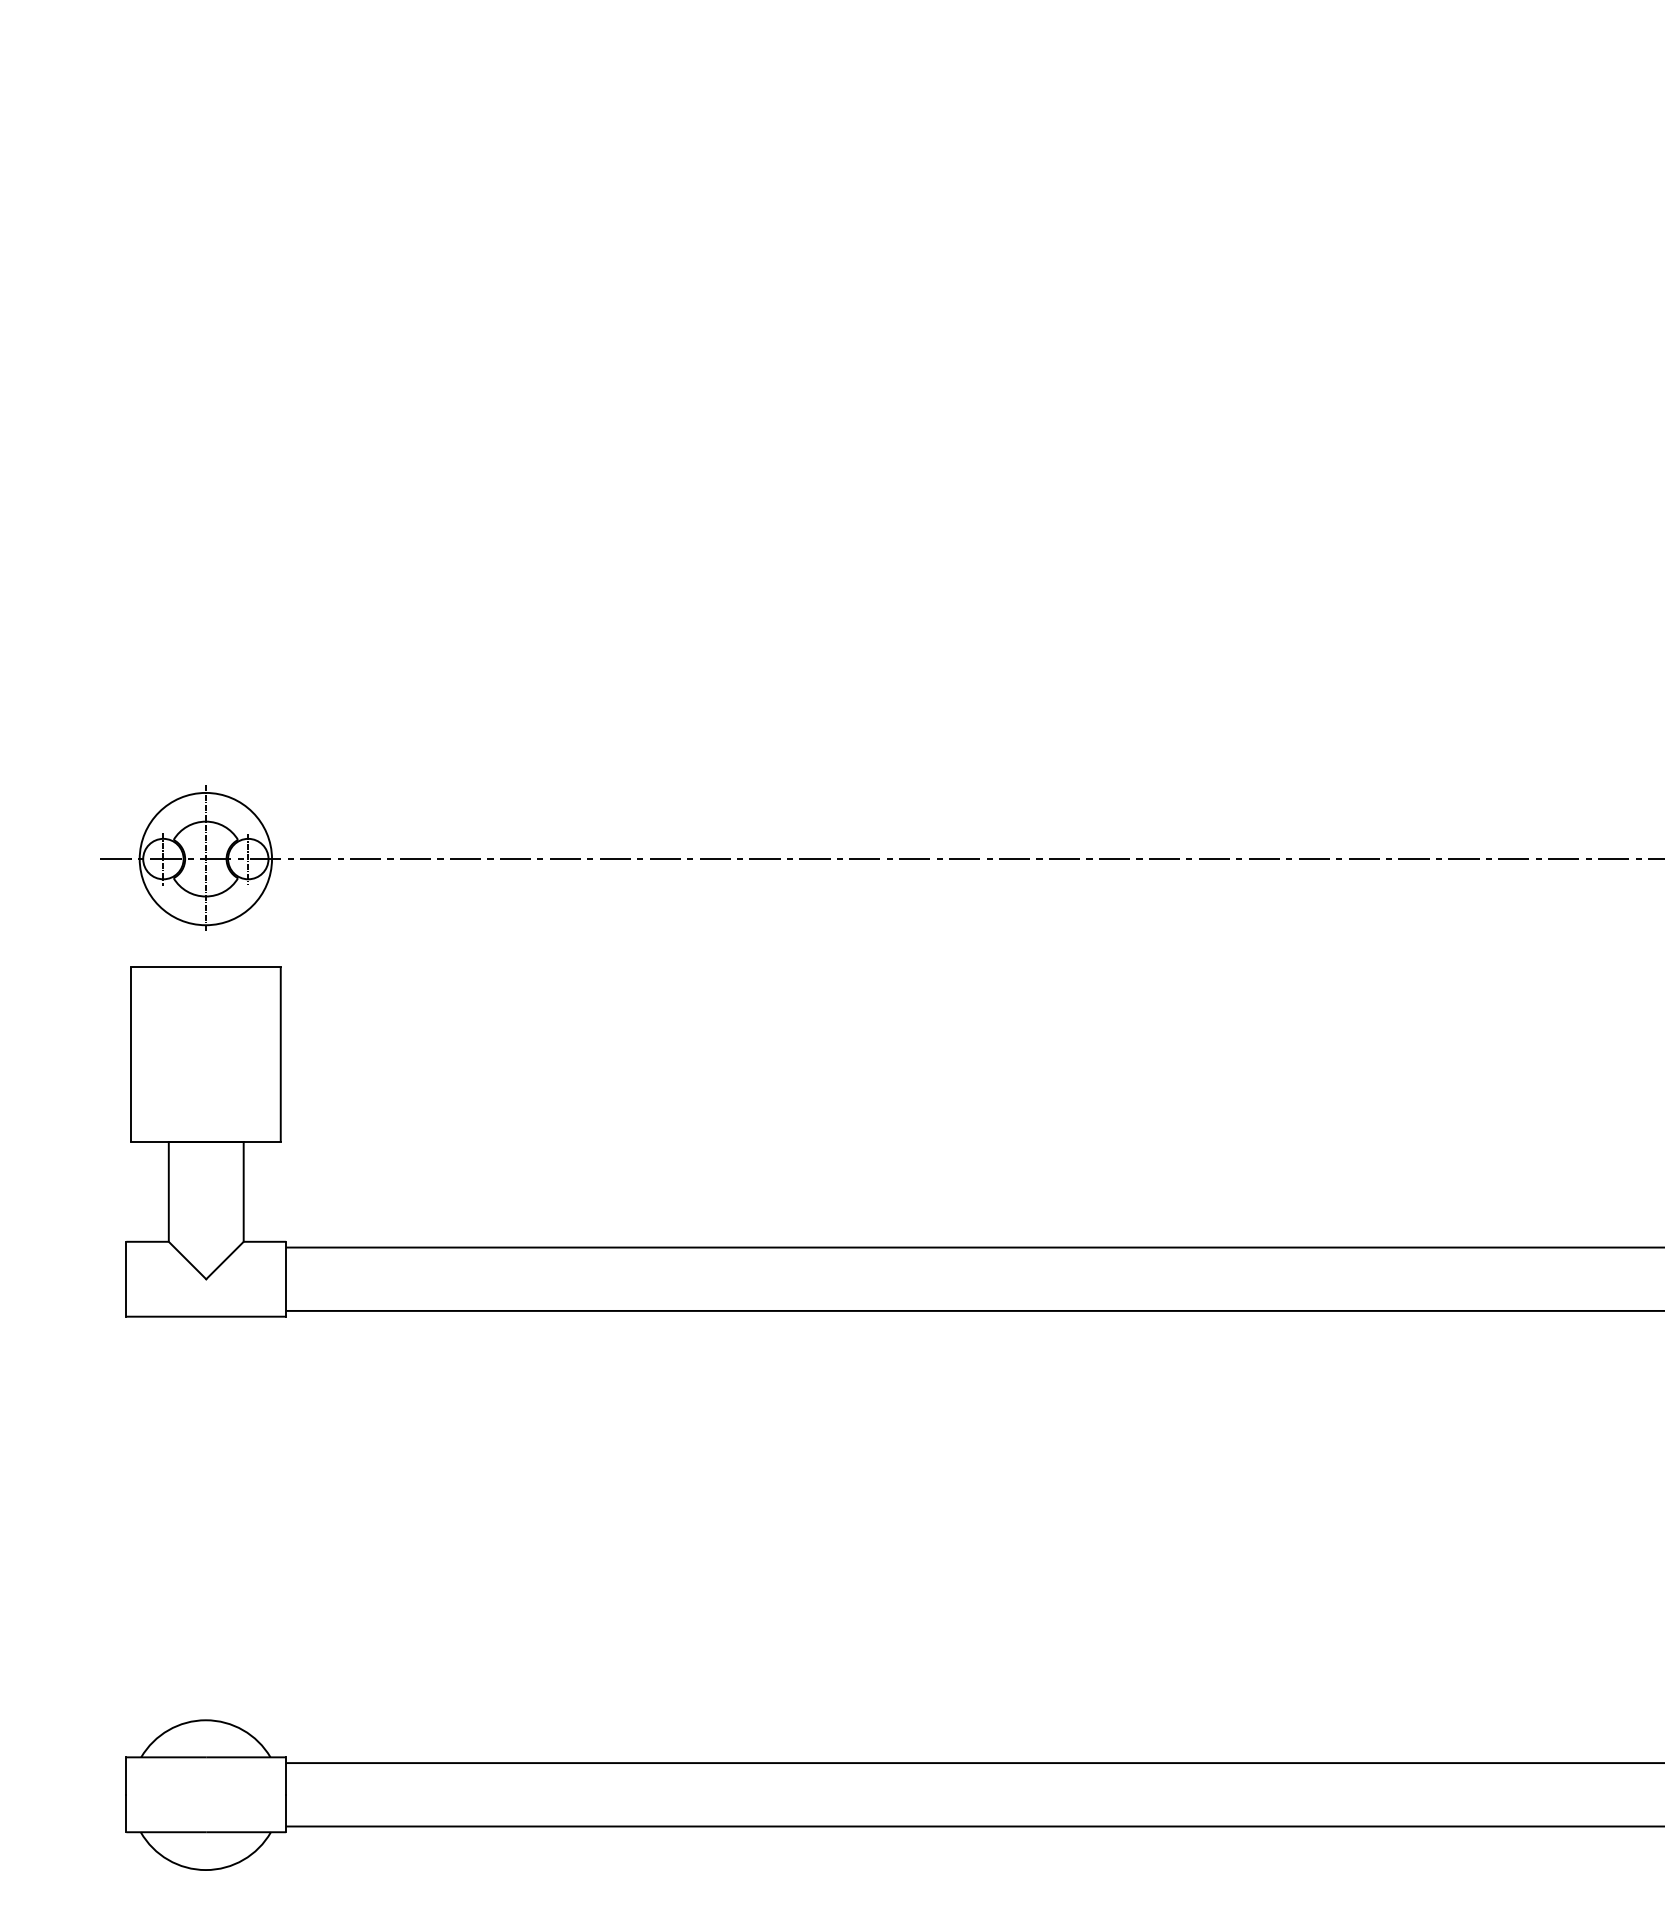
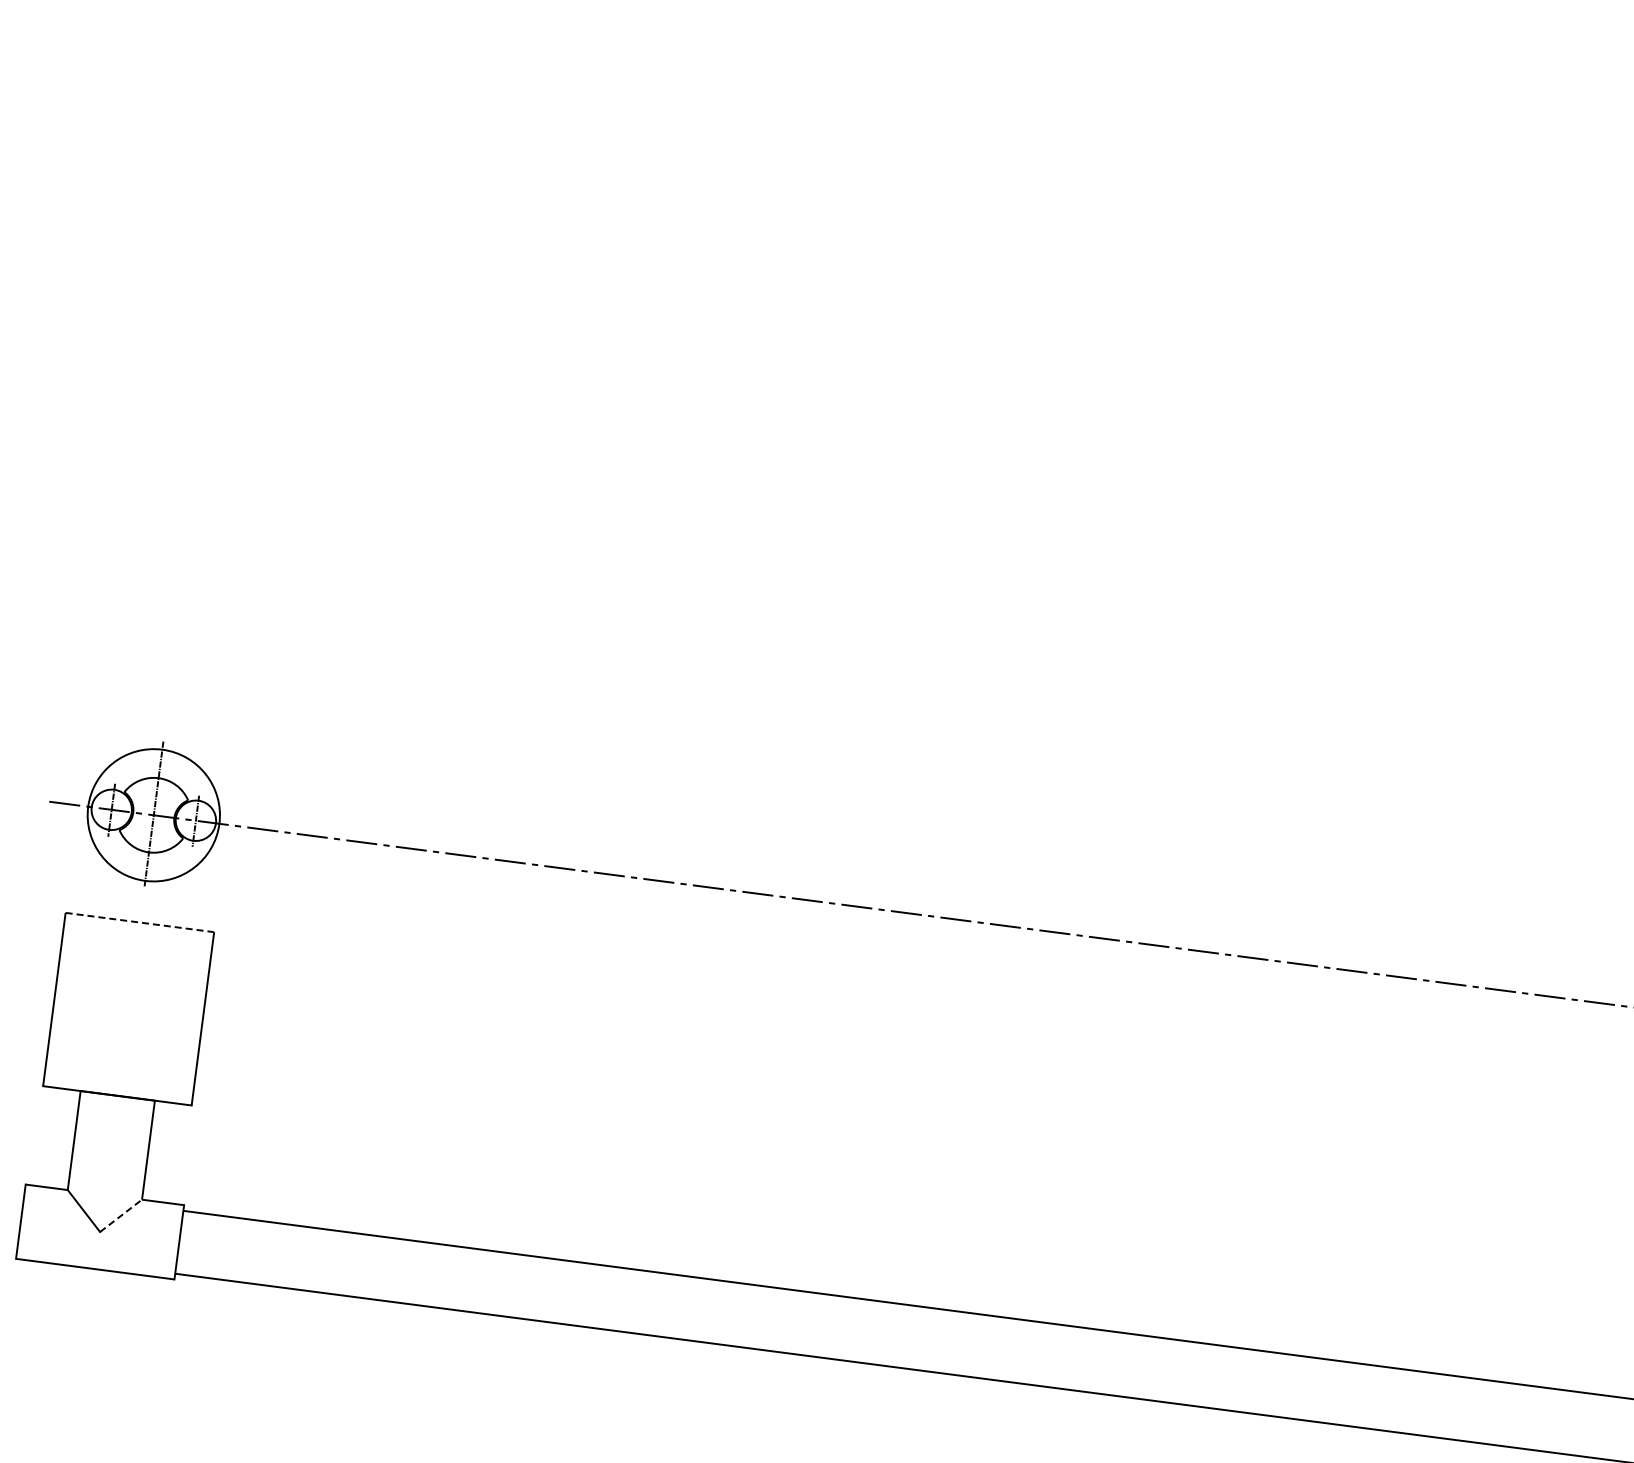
line: (205, 967) -> (139, 922), solid -> dashed
line: (225, 1260) -> (121, 1215), solid -> dashed

